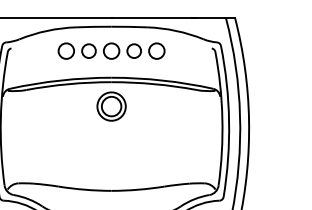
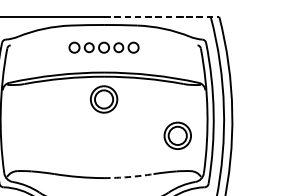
line: (173, 17) -> (161, 16), solid -> dashed
part: (111, 50) -> (103, 47), size x0.7
part: (190, 145) -> (177, 135), added
arc: (138, 189) -> (129, 176), solid -> dashed

